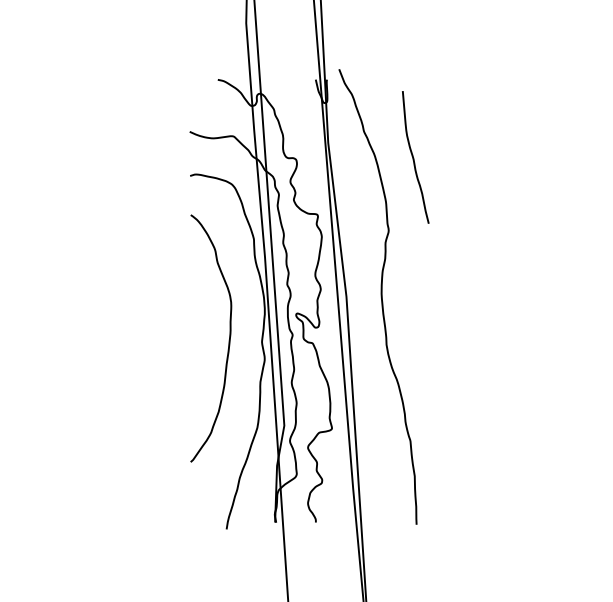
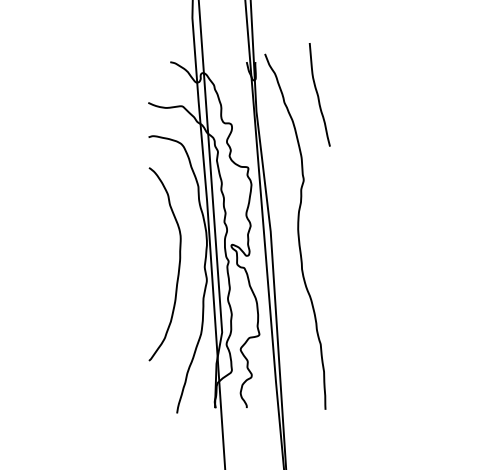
curve: (414, 157) -> (318, 94), moved

